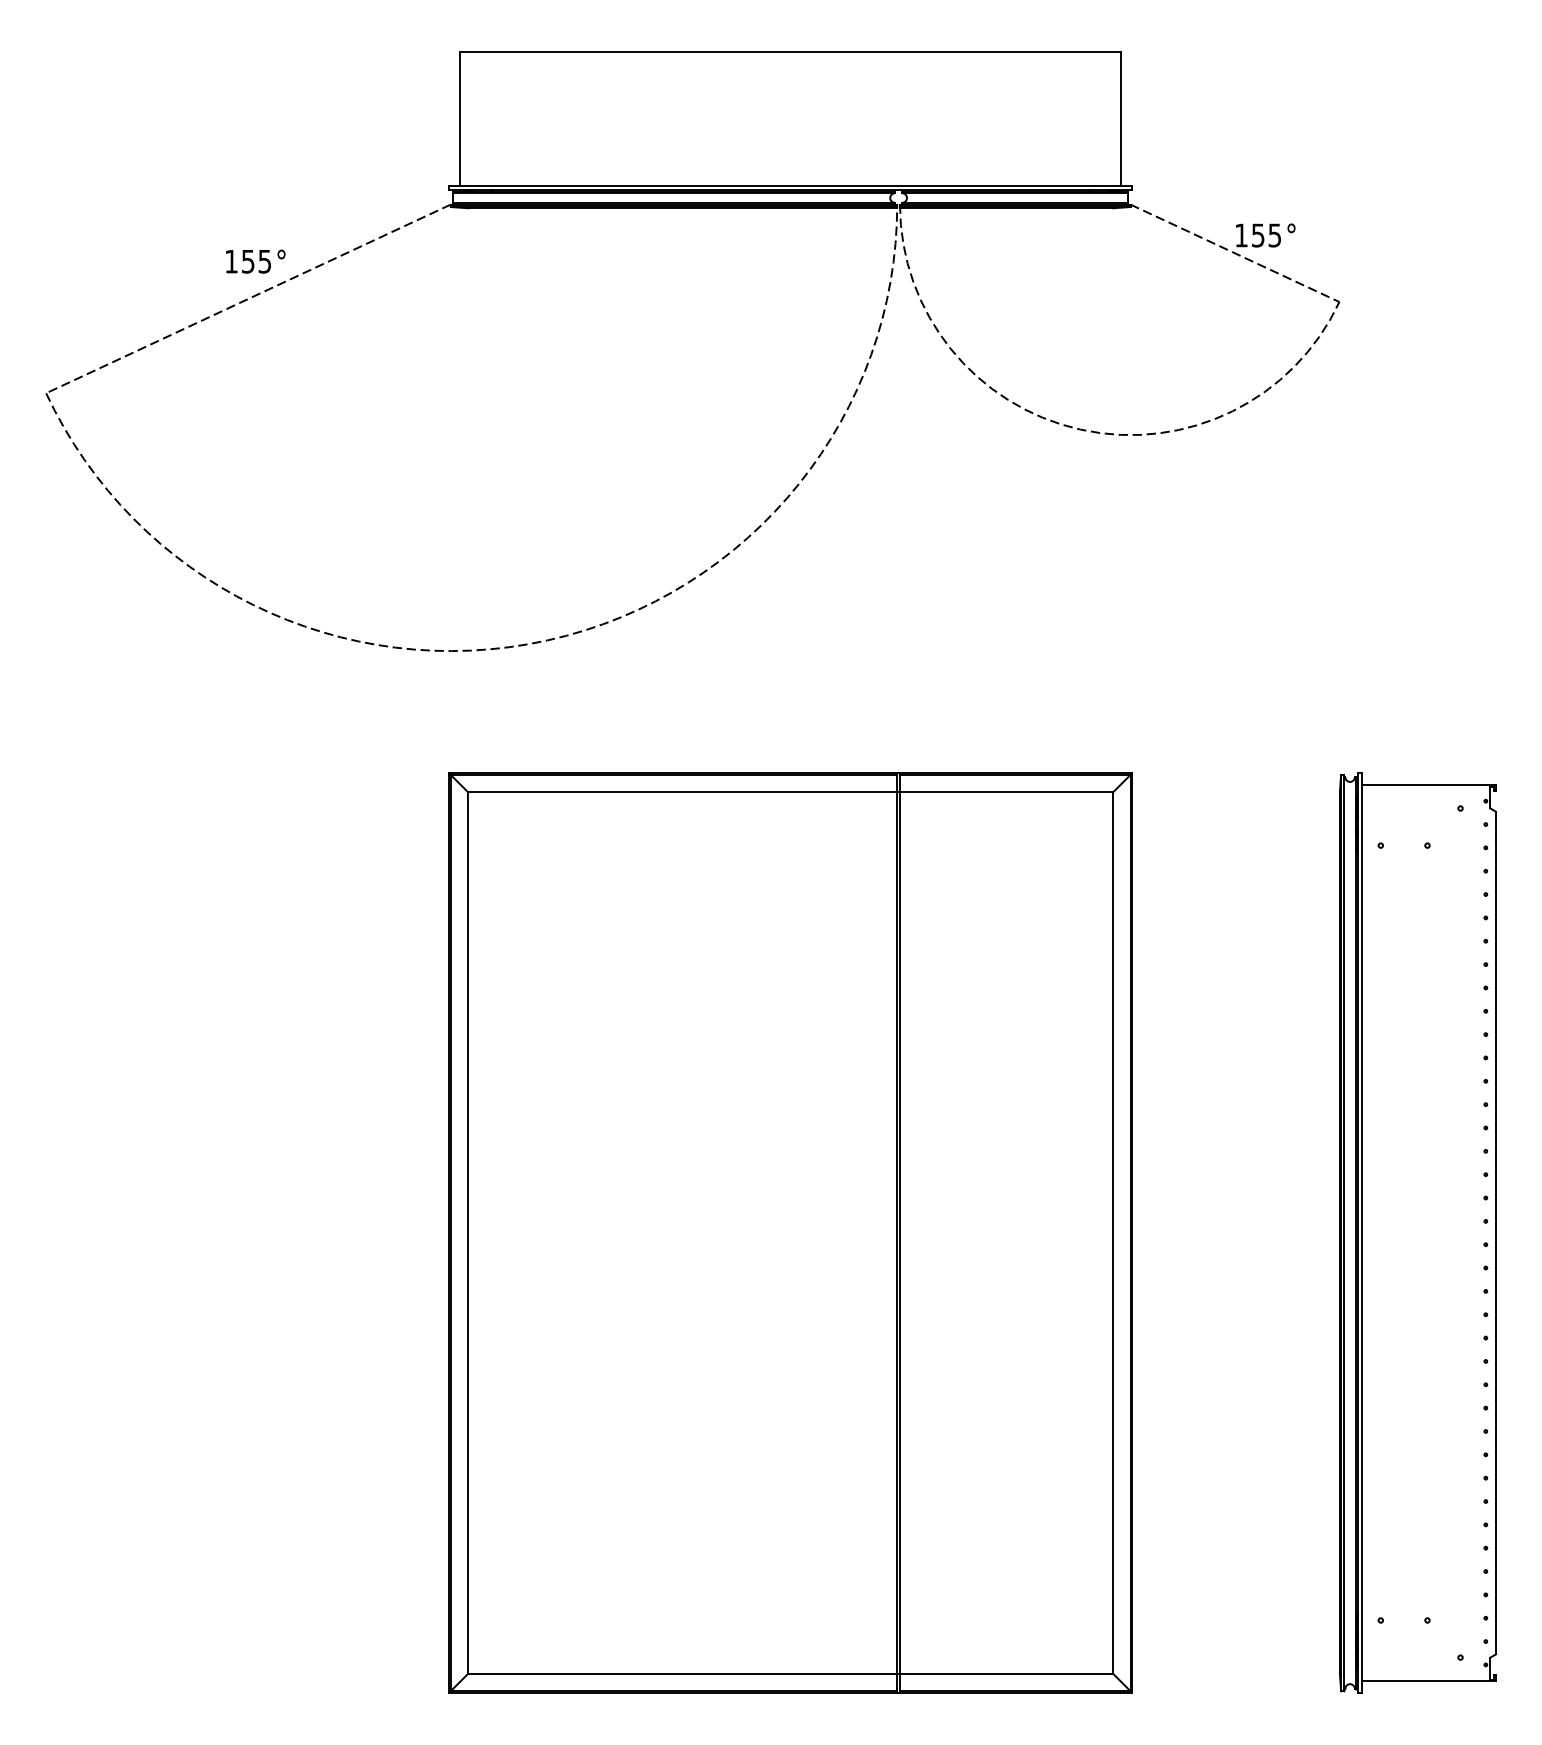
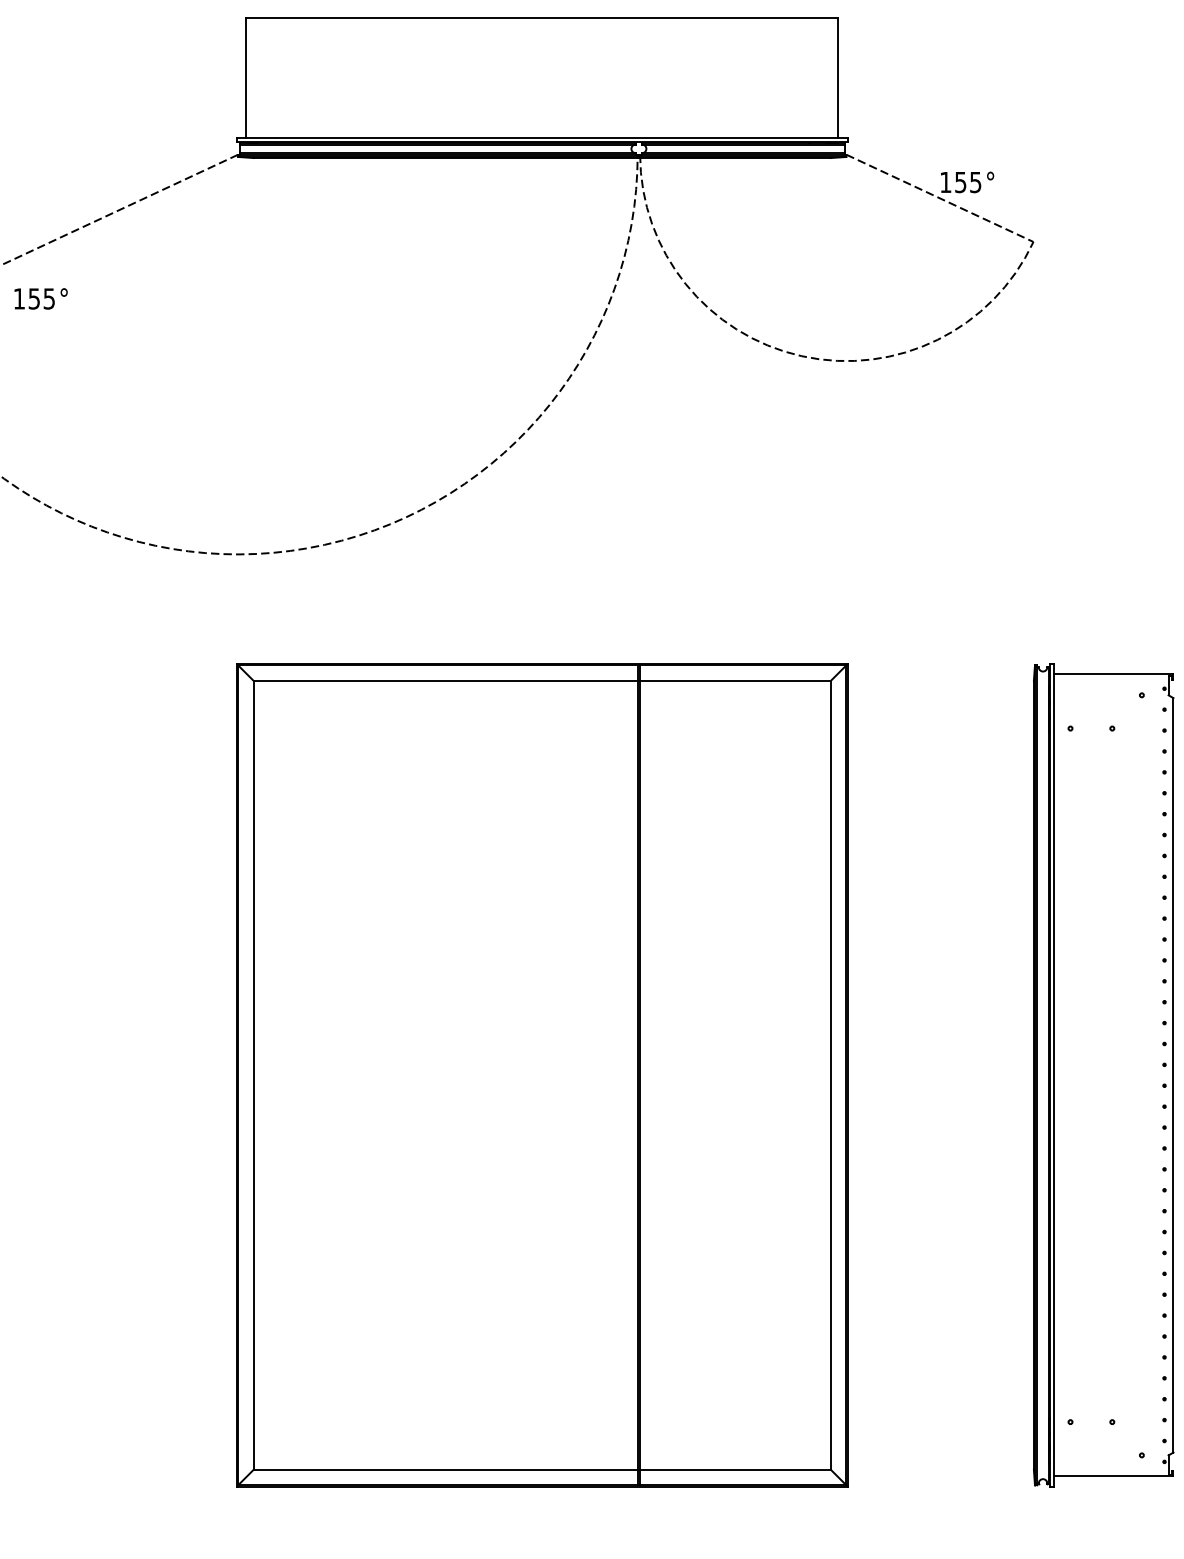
text: (255, 261) -> (40, 298), moved

